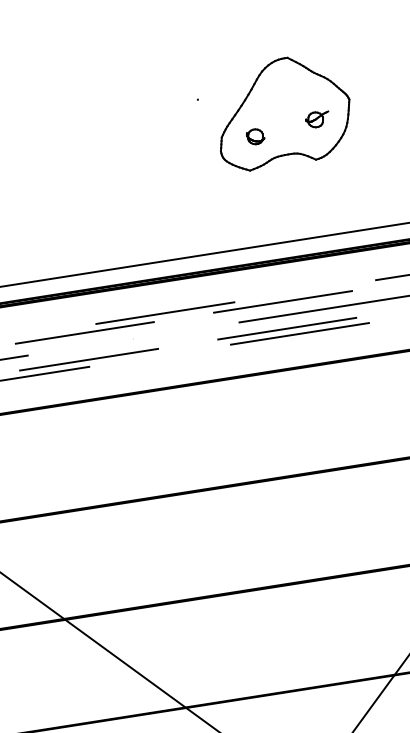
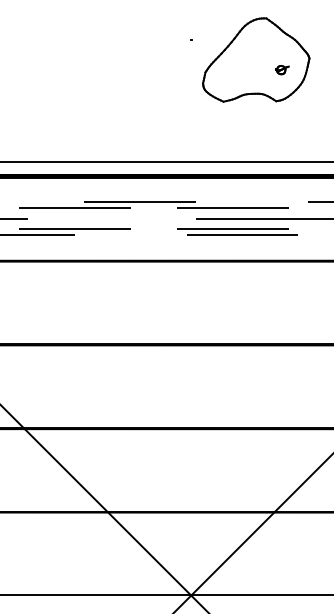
part: (317, 118) -> (282, 69), size x0.7
part: (254, 136) -> (231, 75), removed

